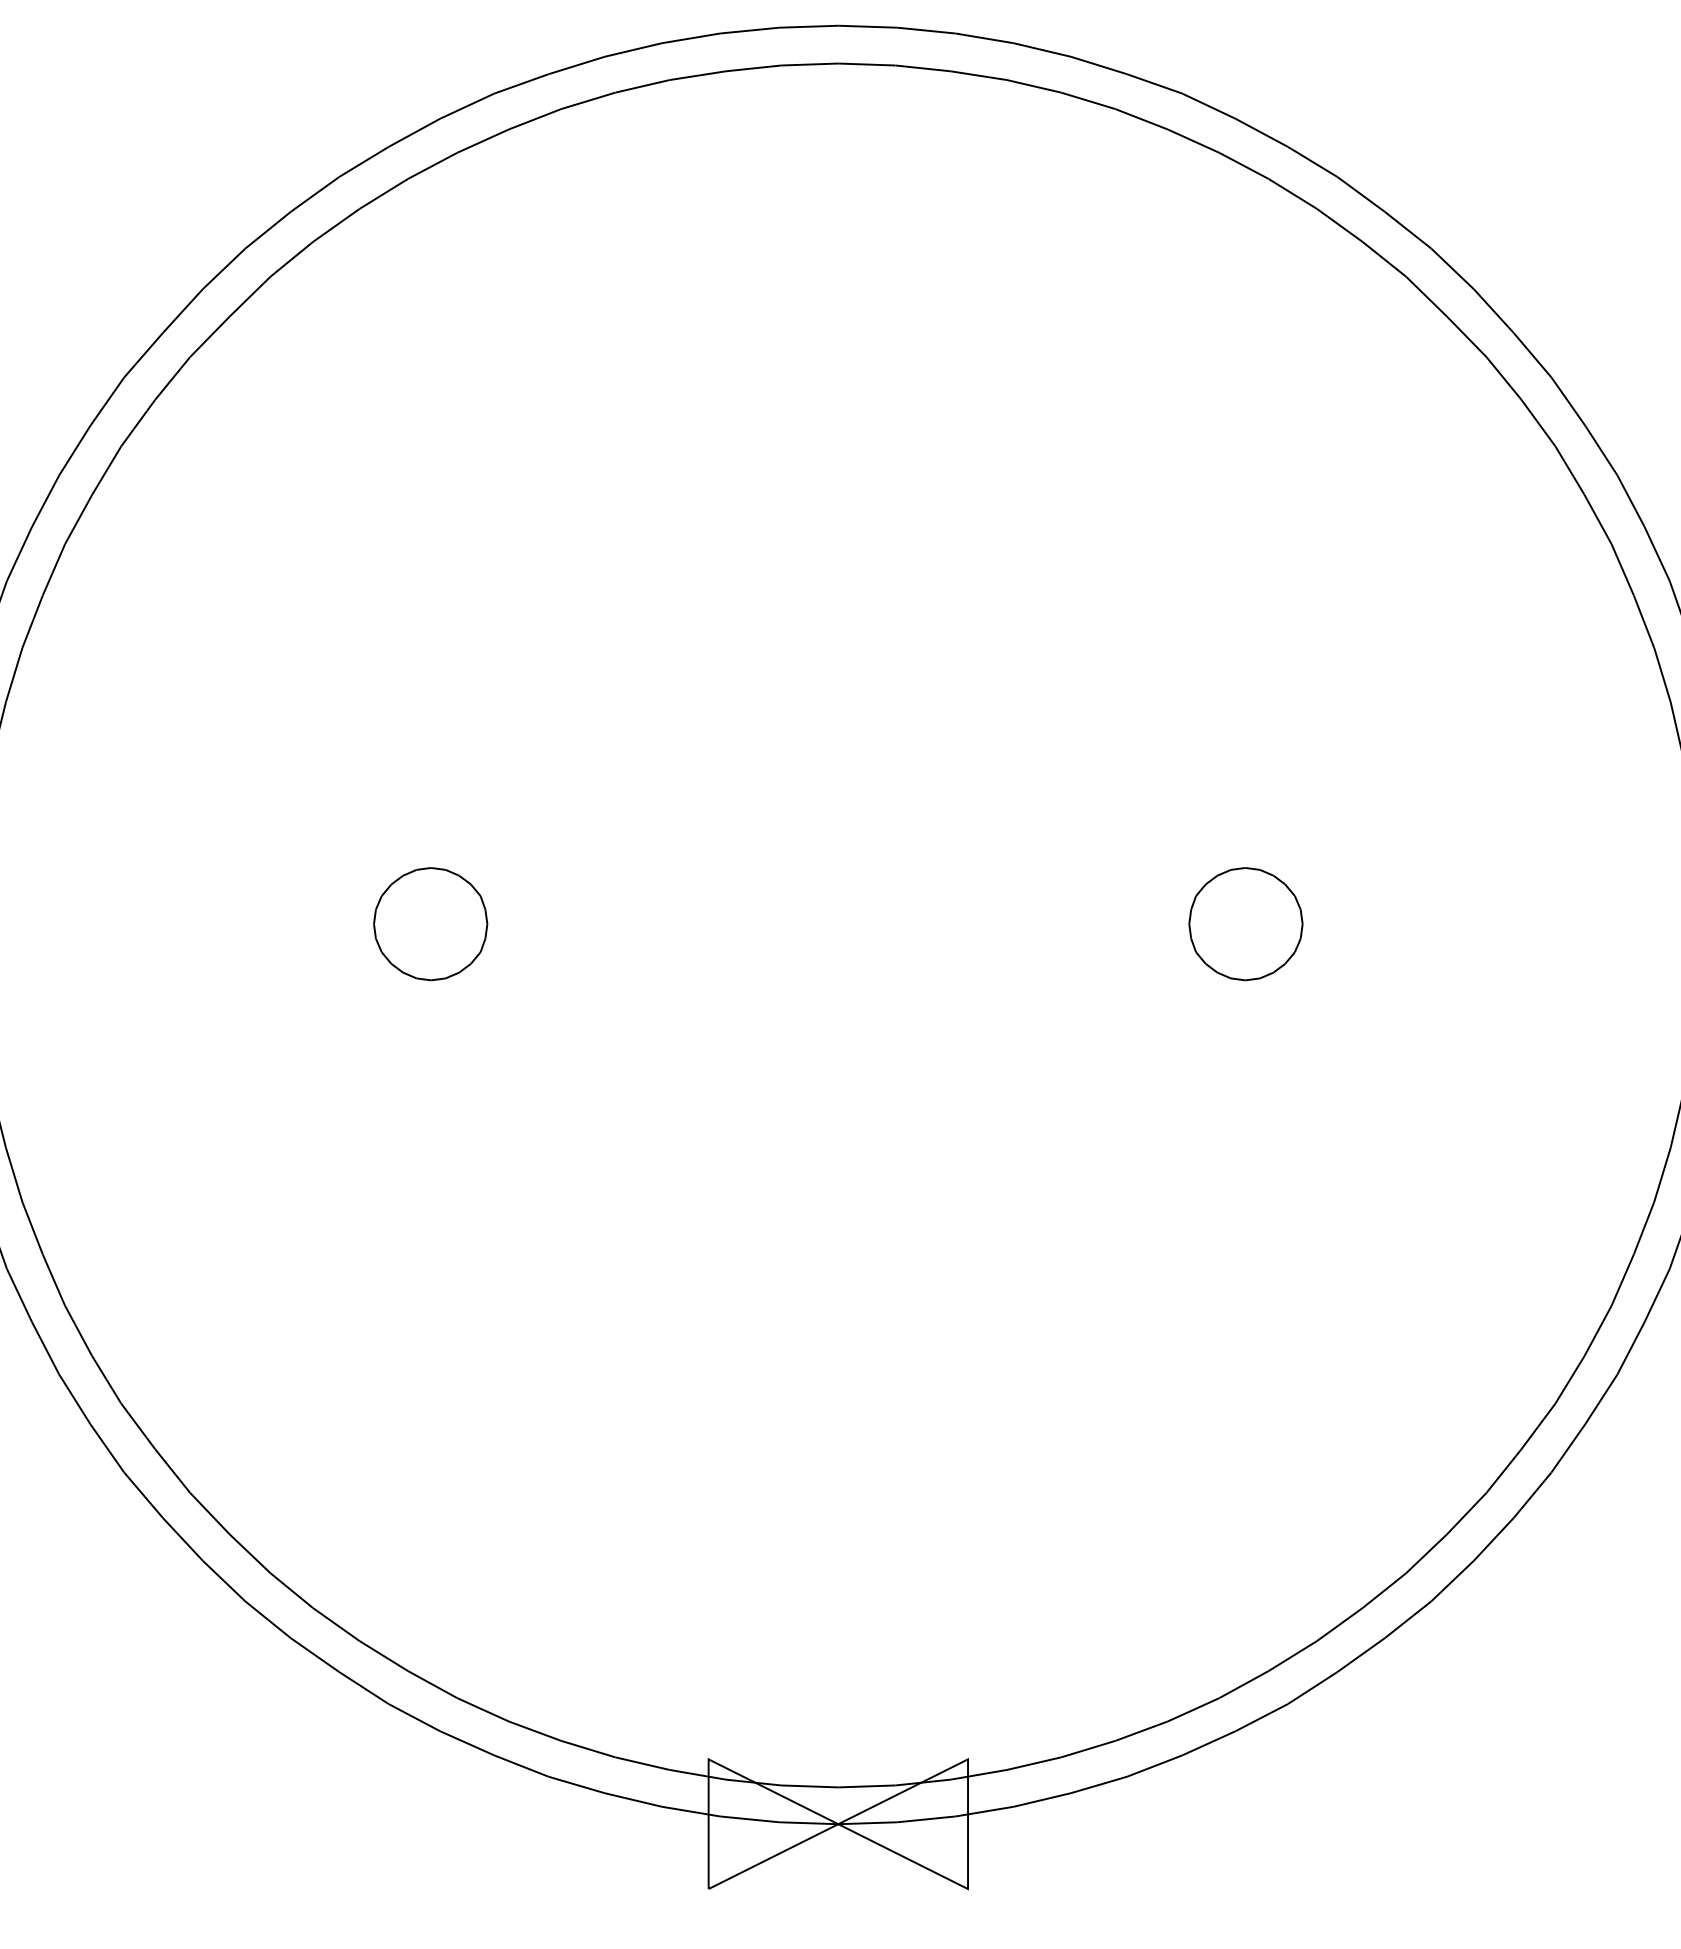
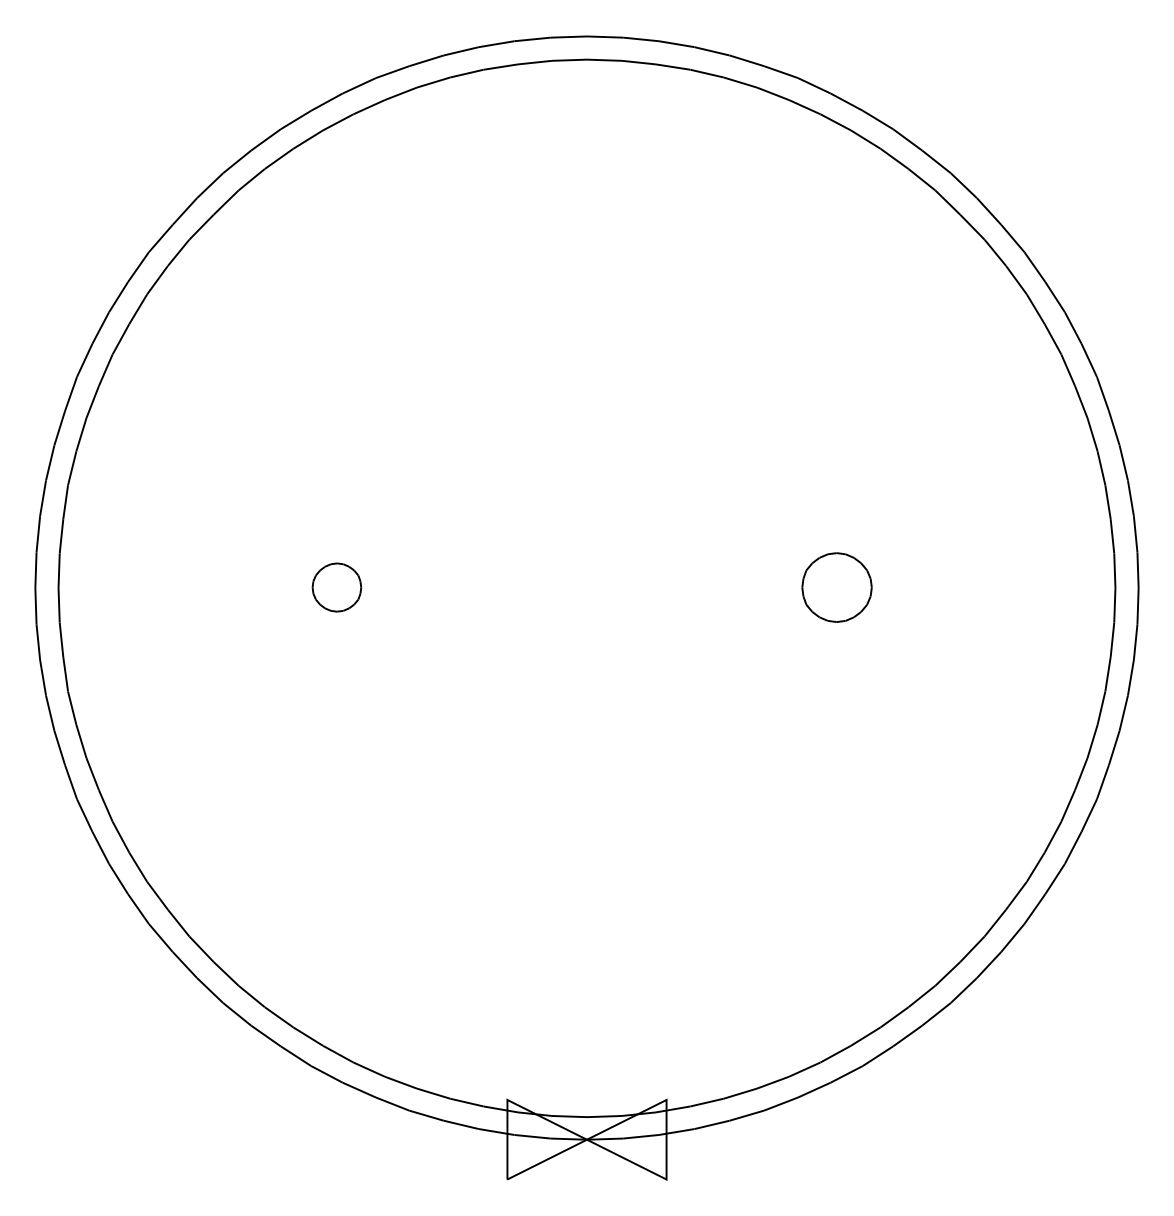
part: (429, 923) -> (336, 587), size x0.7

